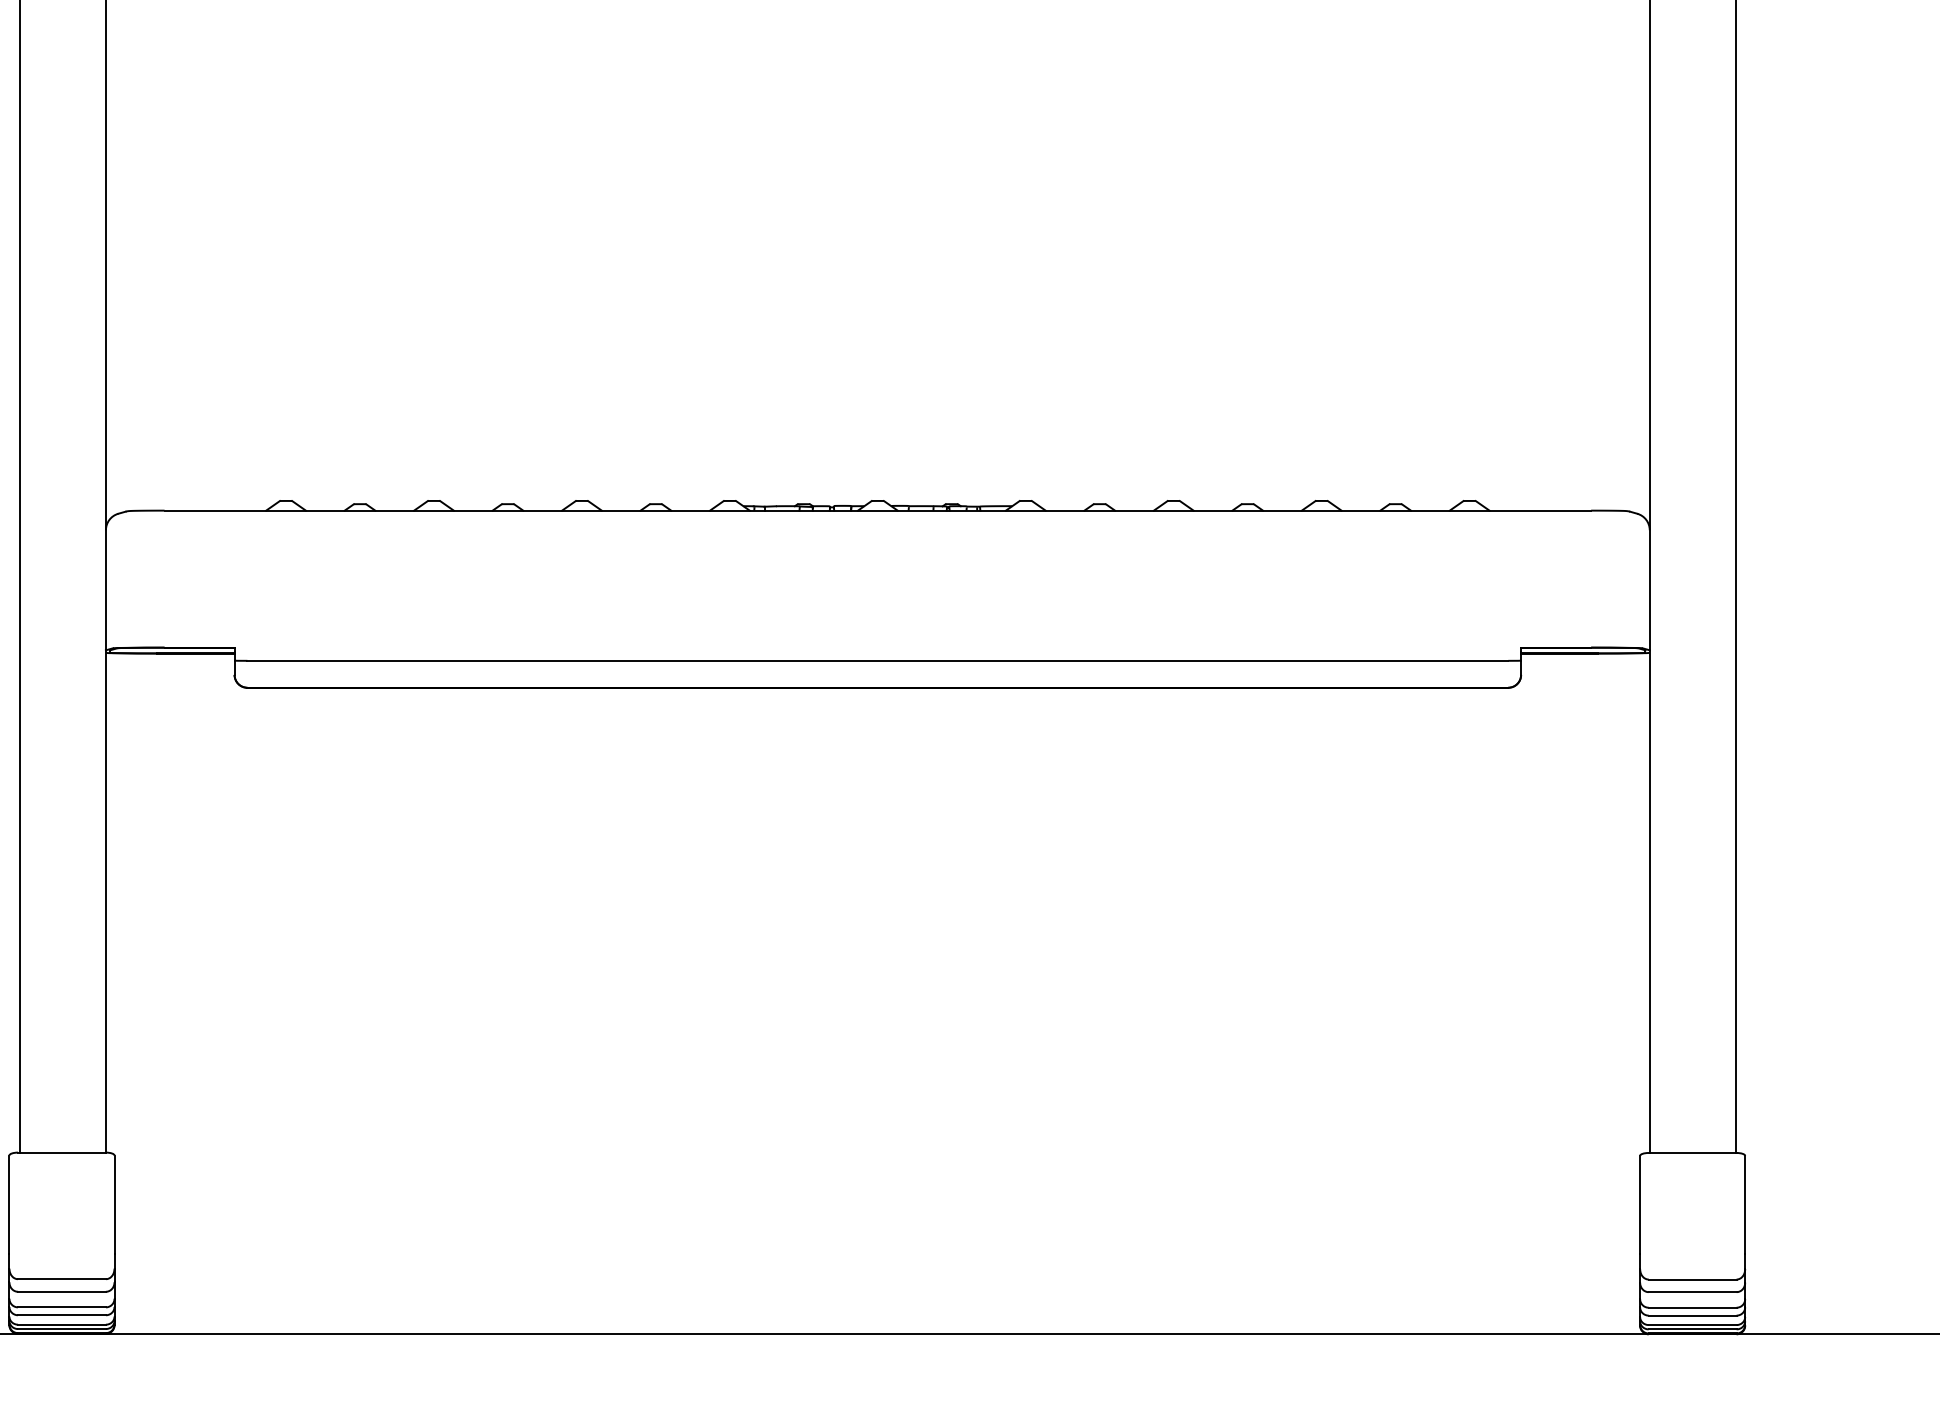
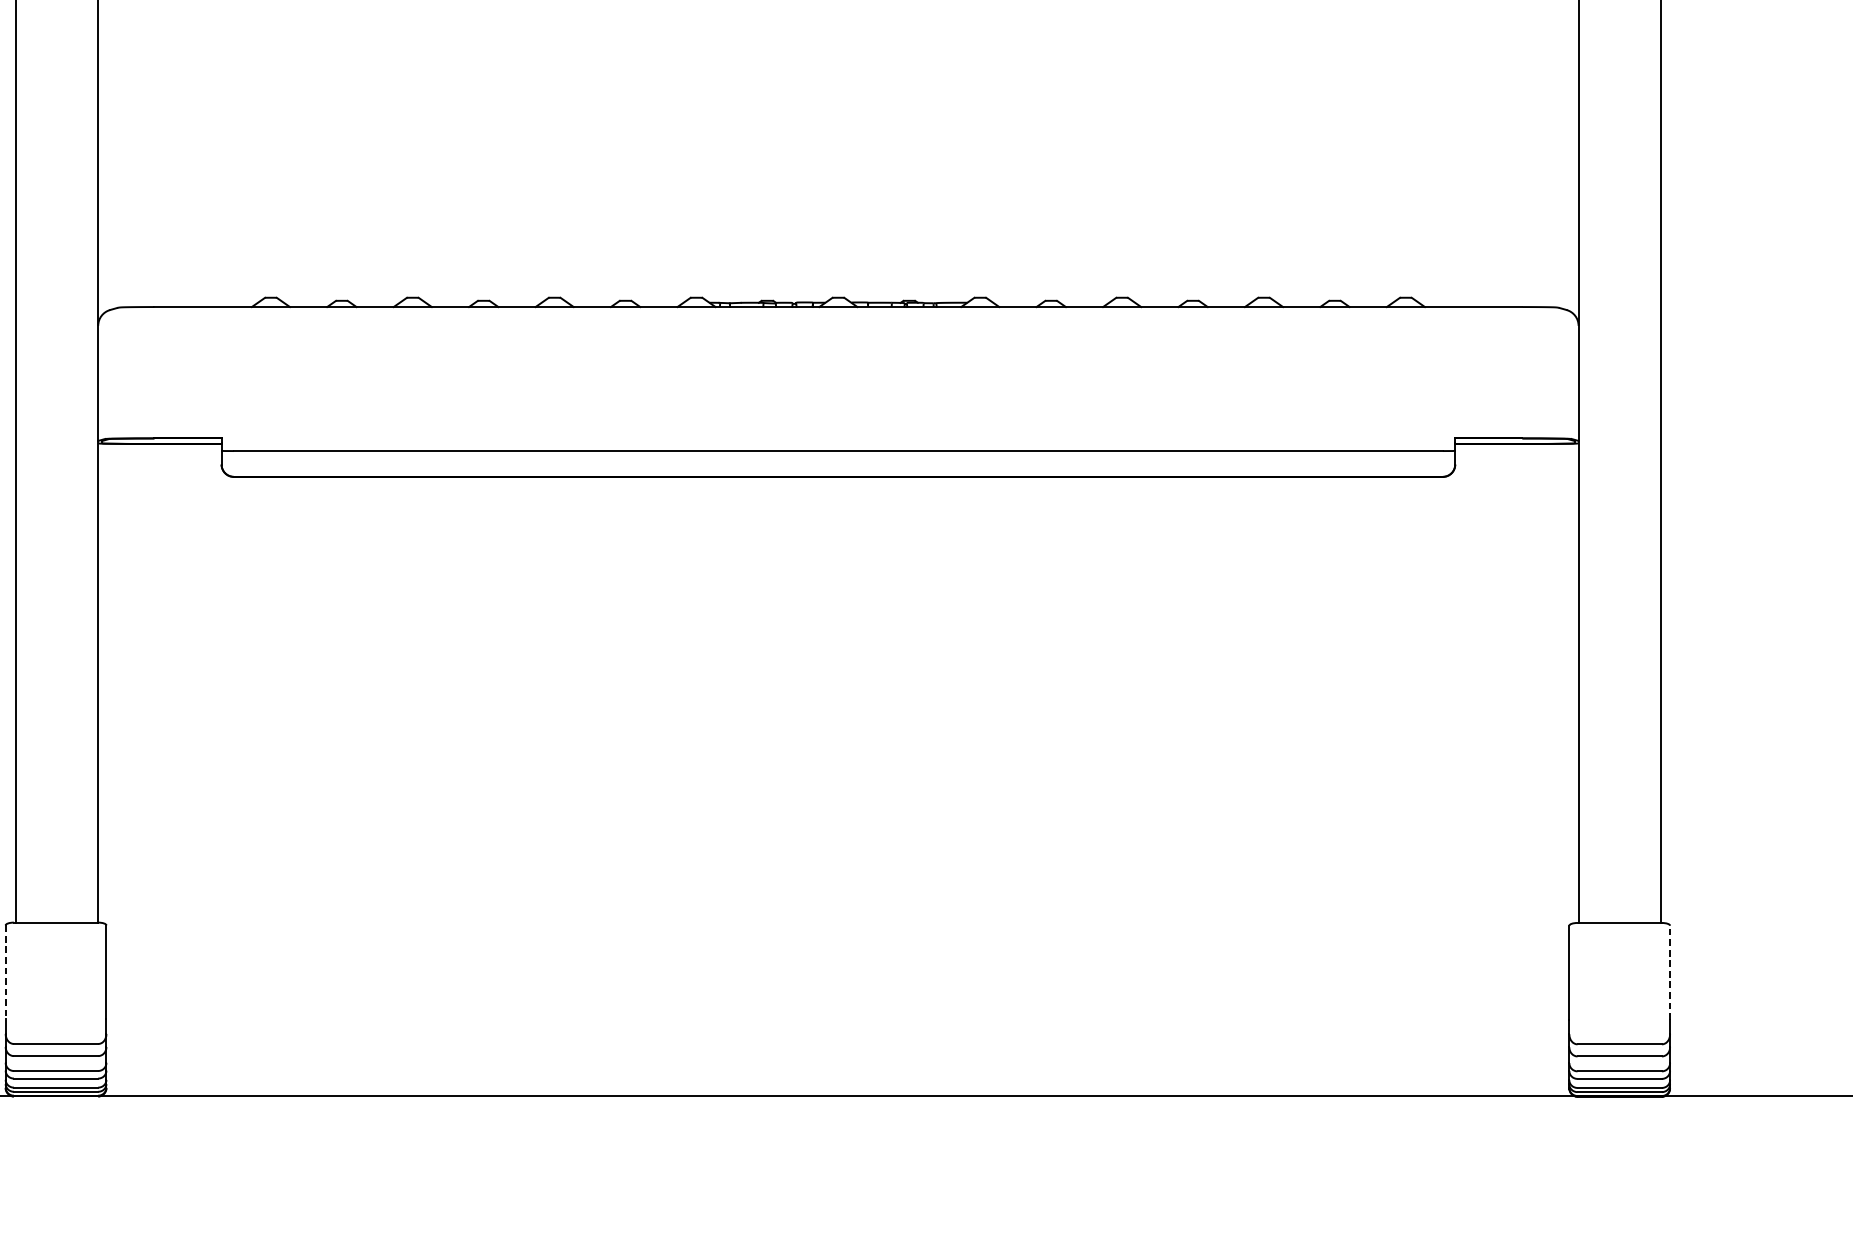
line: (1745, 1204) -> (1670, 972), solid -> dashed
line: (9, 1205) -> (5, 973), solid -> dashed

